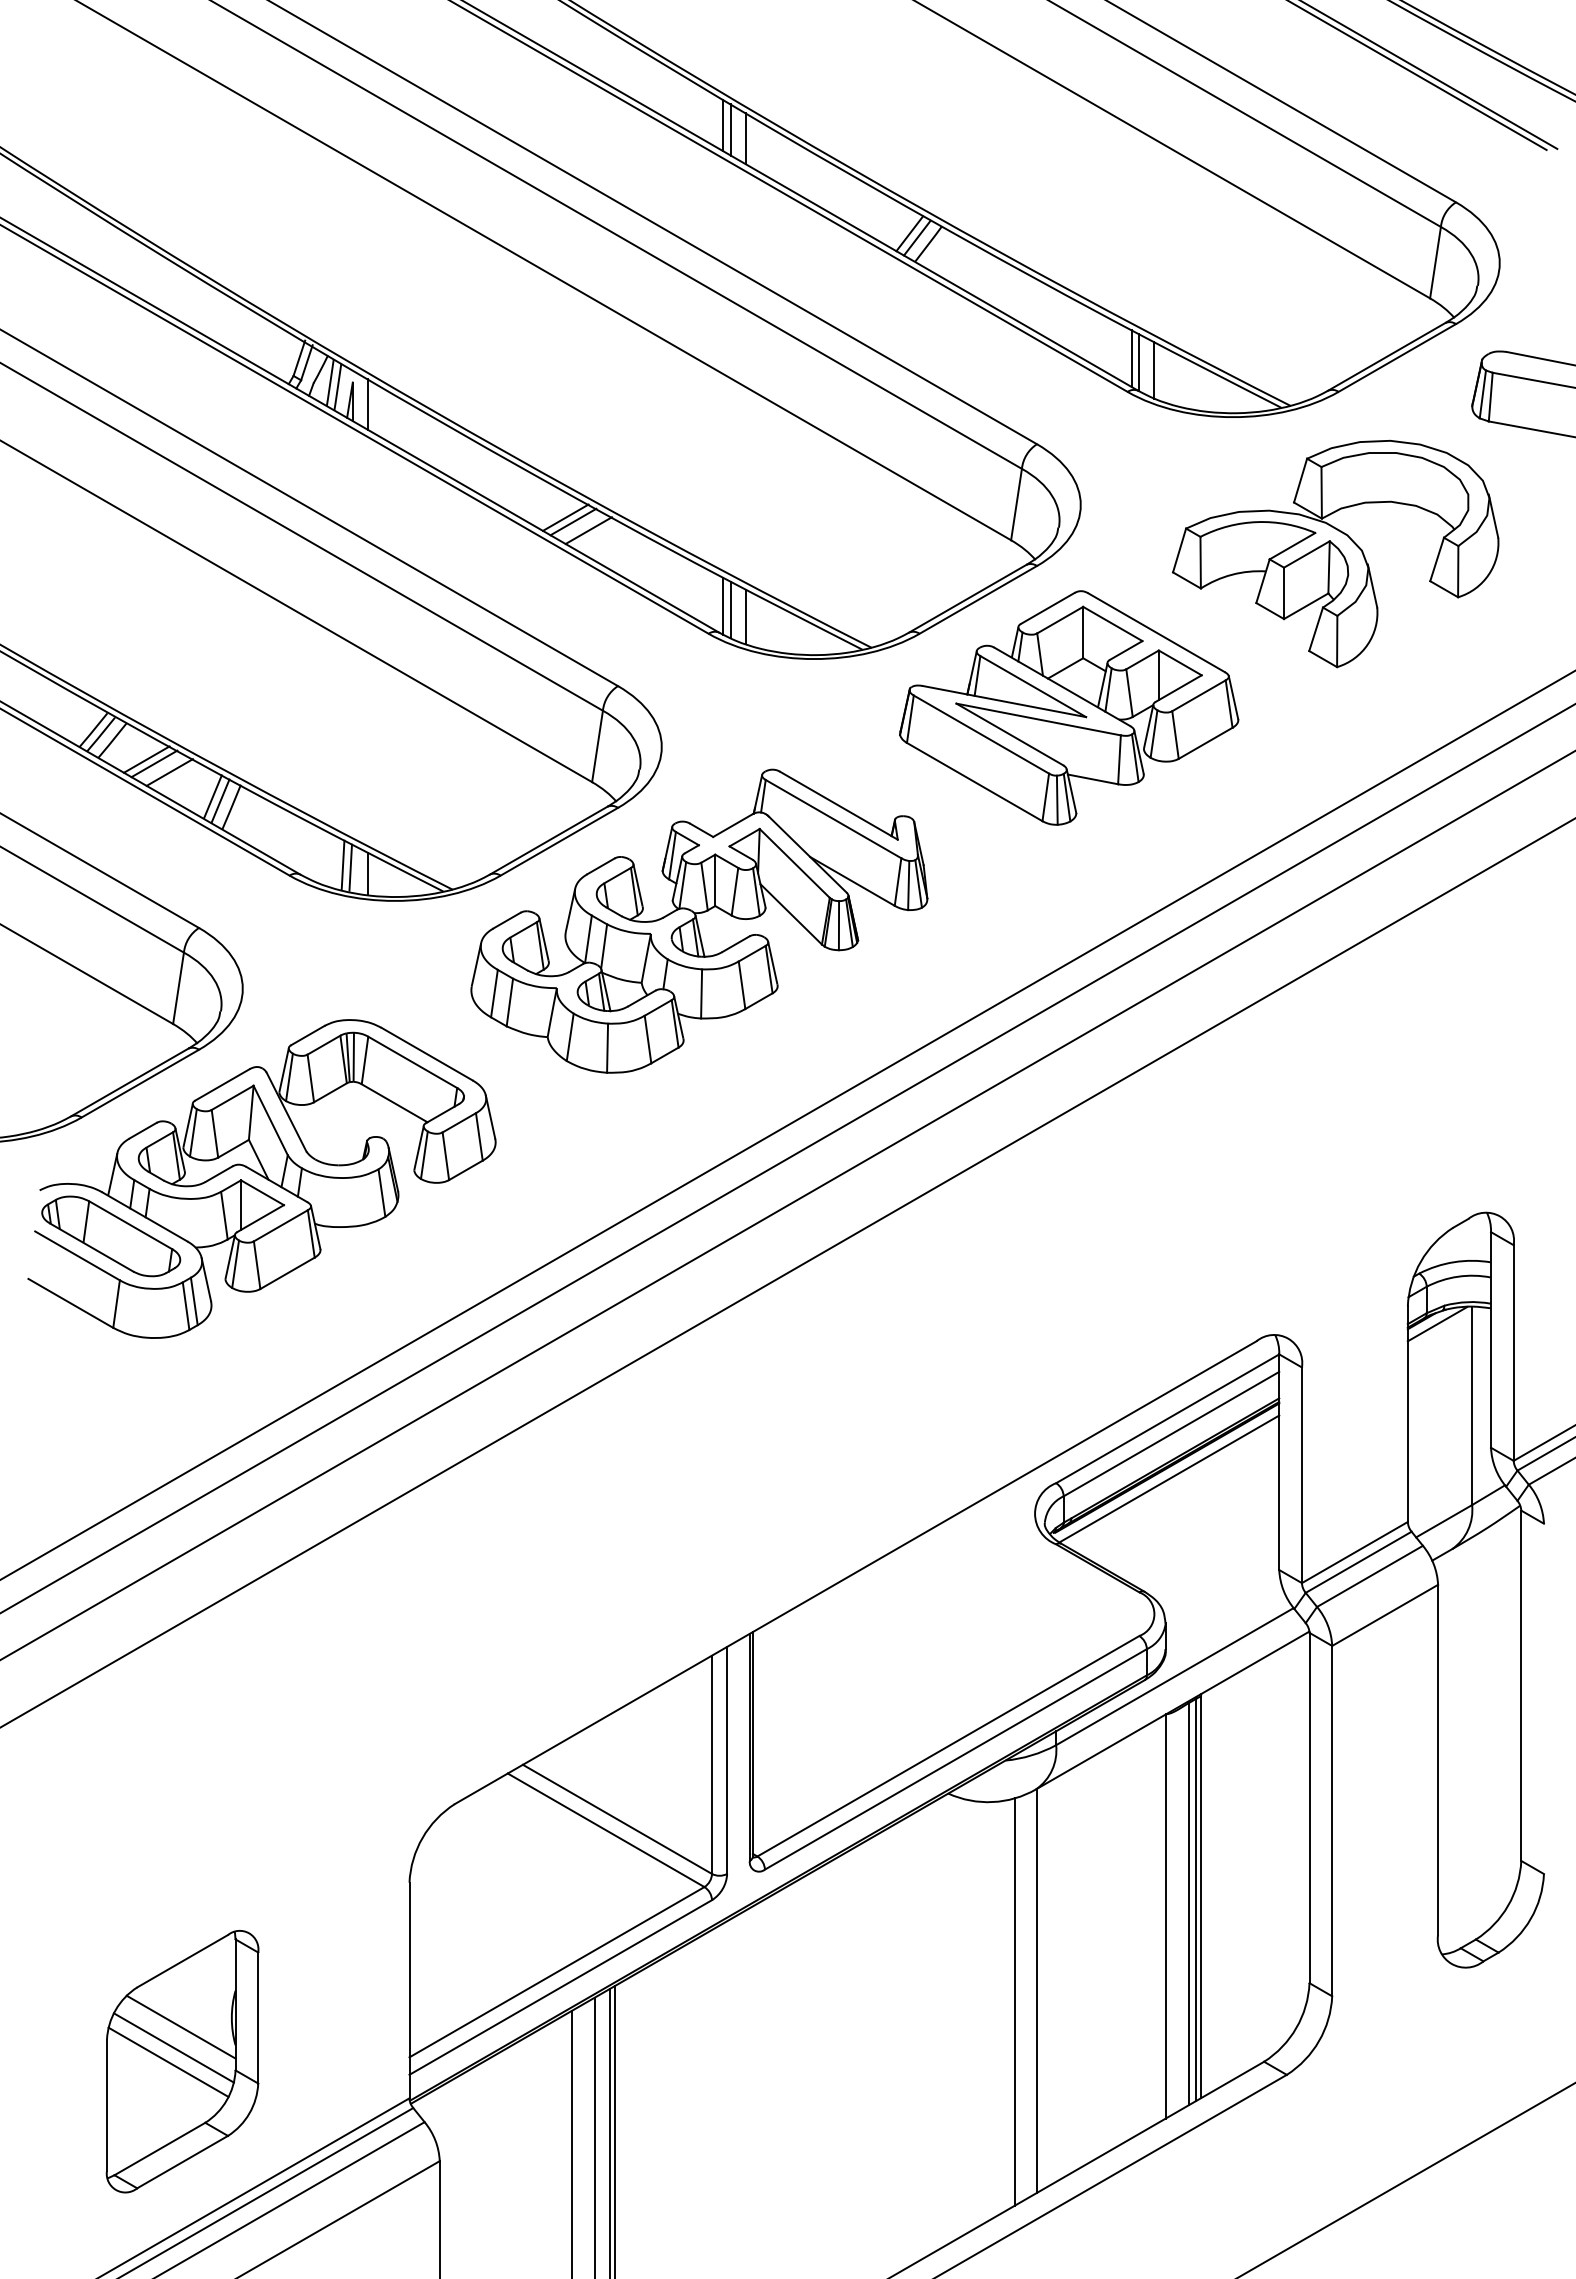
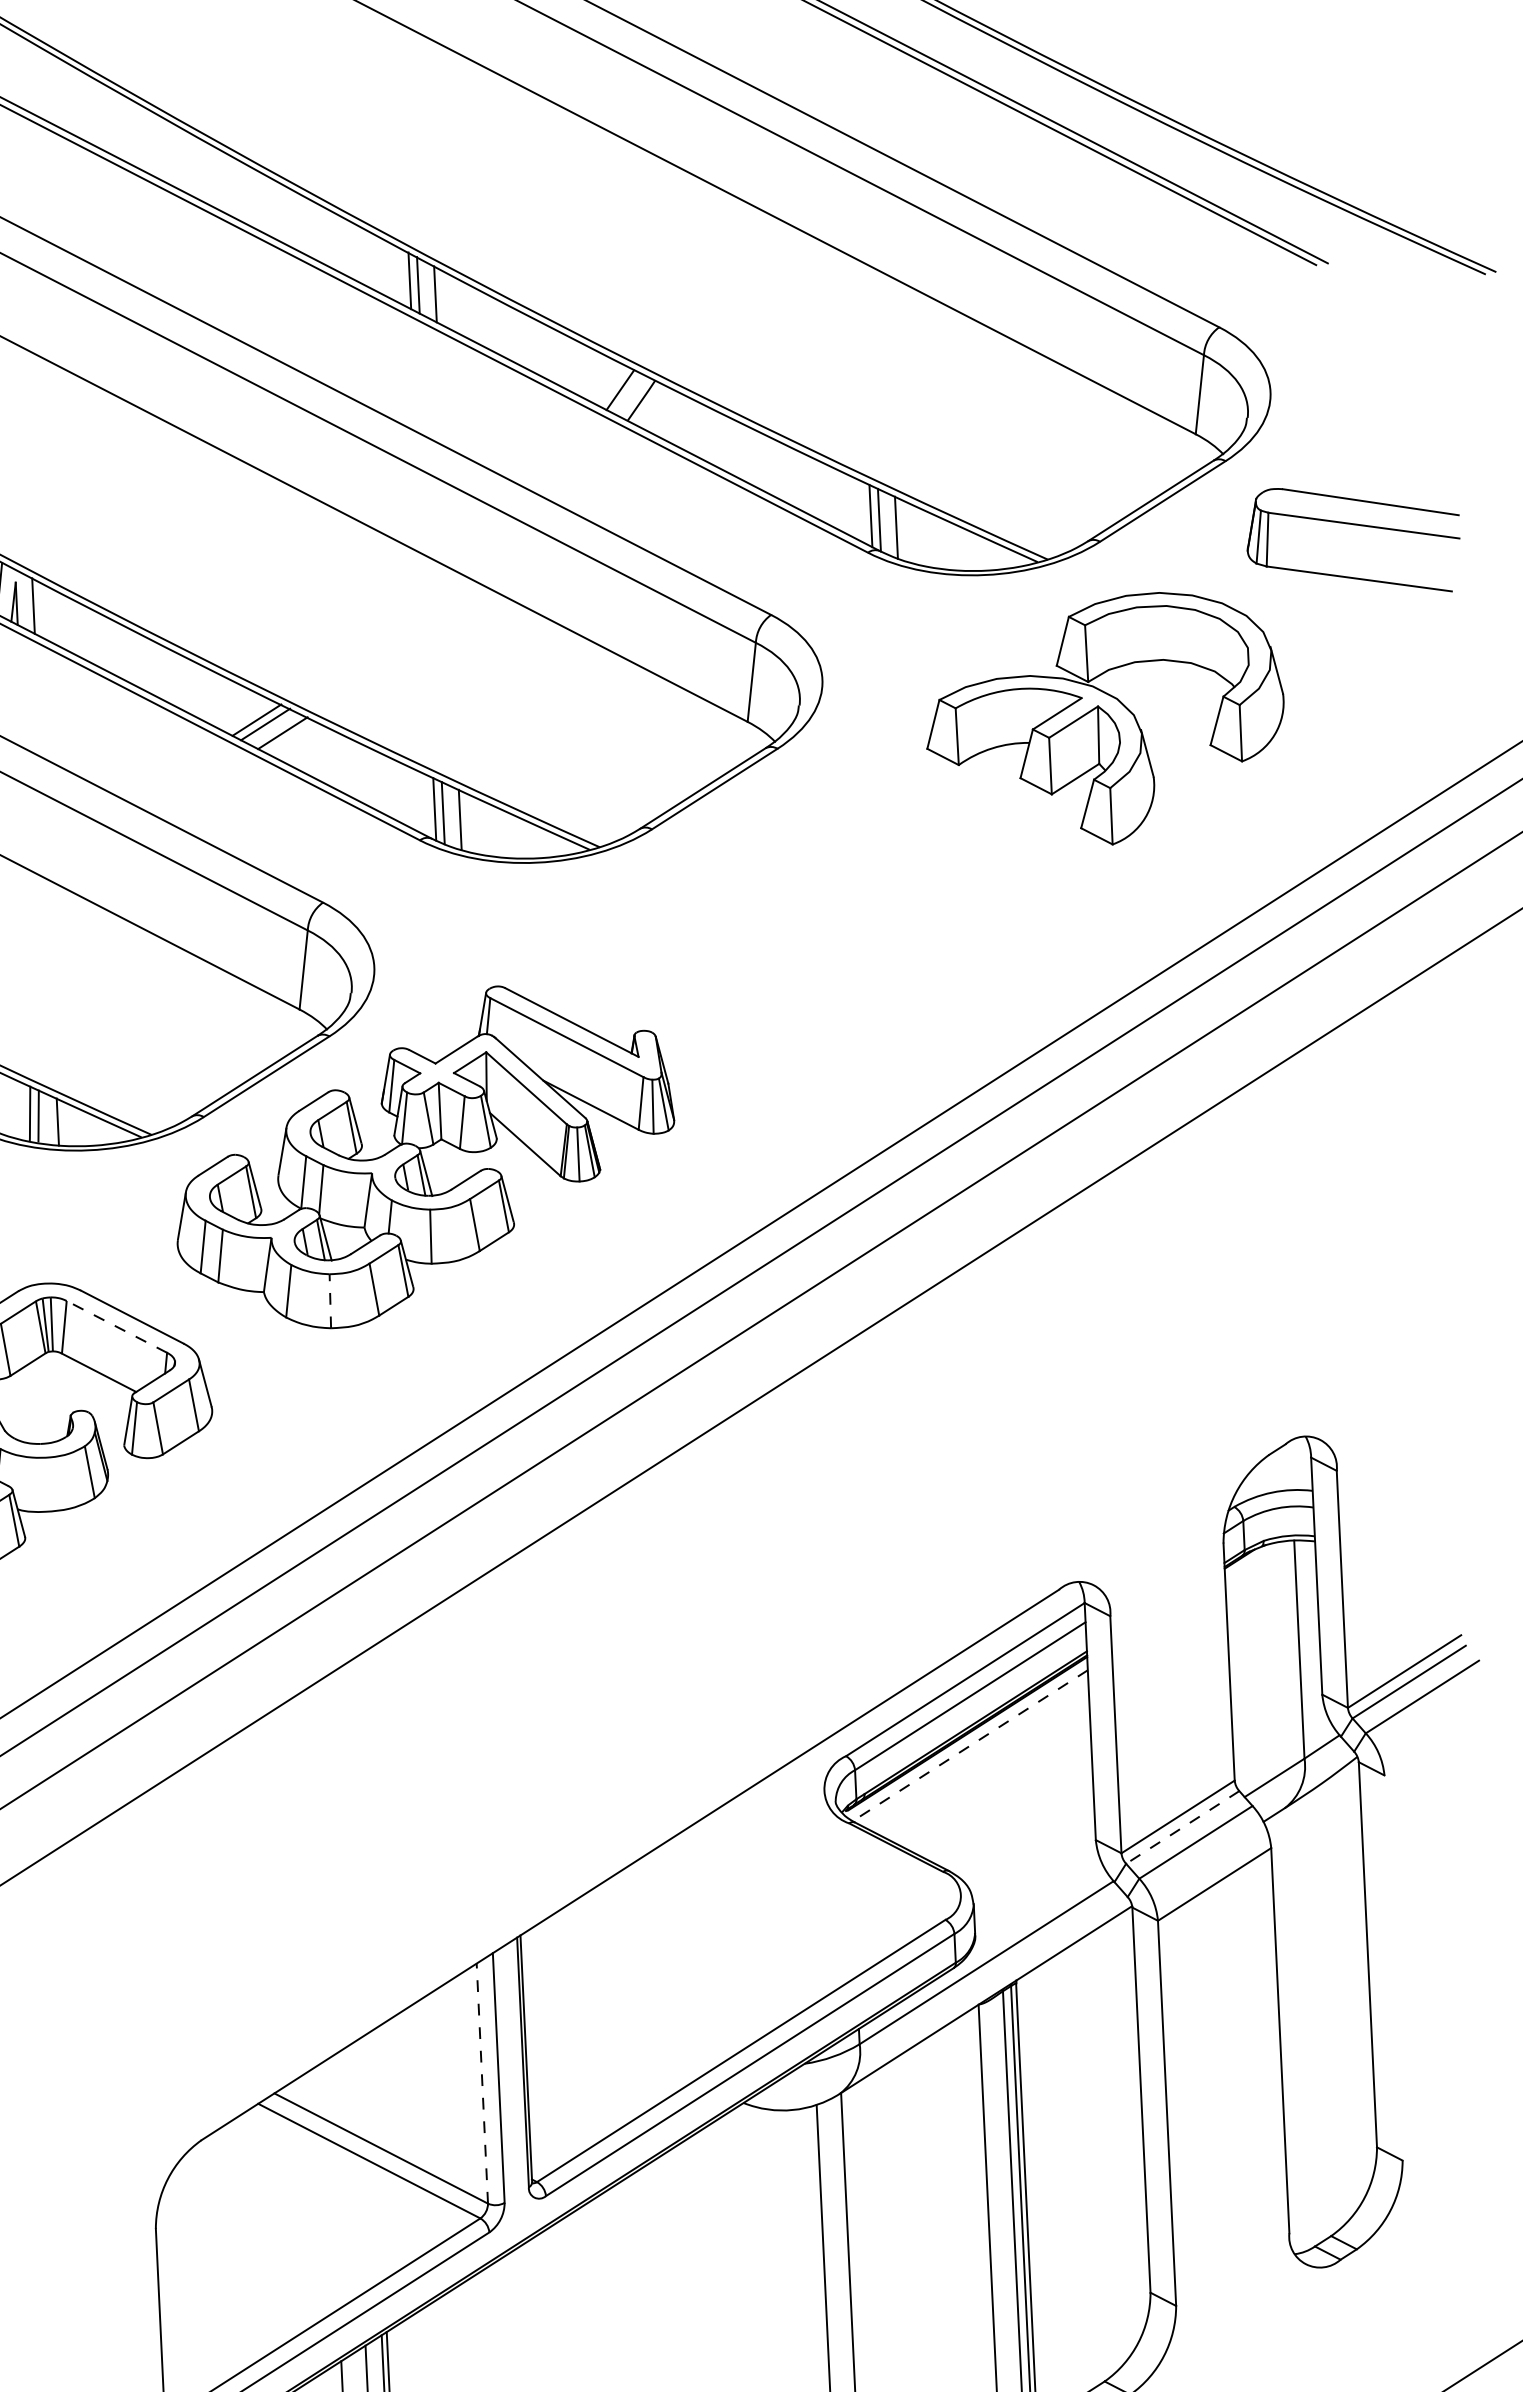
line: (917, 237) -> (629, 393), removed
part: (1069, 707) -> (820, 902), removed
line: (607, 1048) -> (330, 1301), solid -> dashed
line: (412, 1062) -> (116, 1327), solid -> dashed
line: (1437, 1324) -> (1257, 1561), removed
line: (1169, 1478) -> (970, 1745), solid -> dashed
line: (1358, 1562) -> (1182, 1827), solid -> dashed
line: (712, 1764) -> (482, 2083), solid -> dashed

